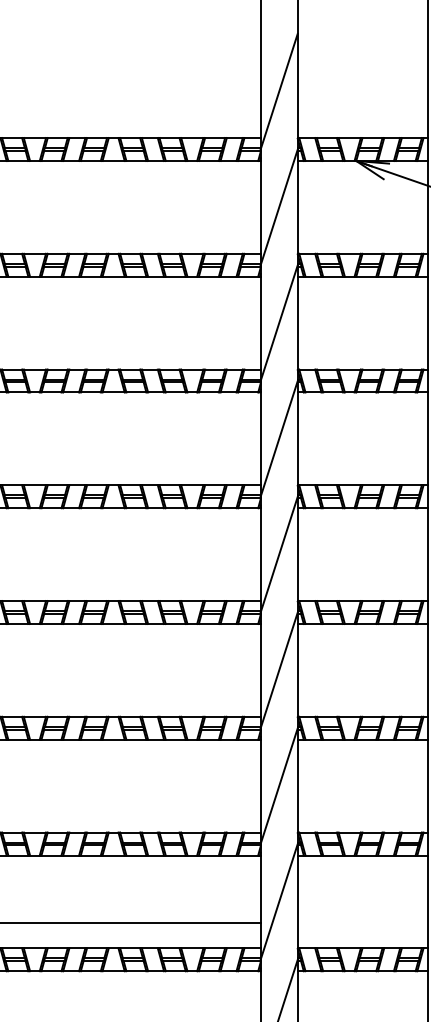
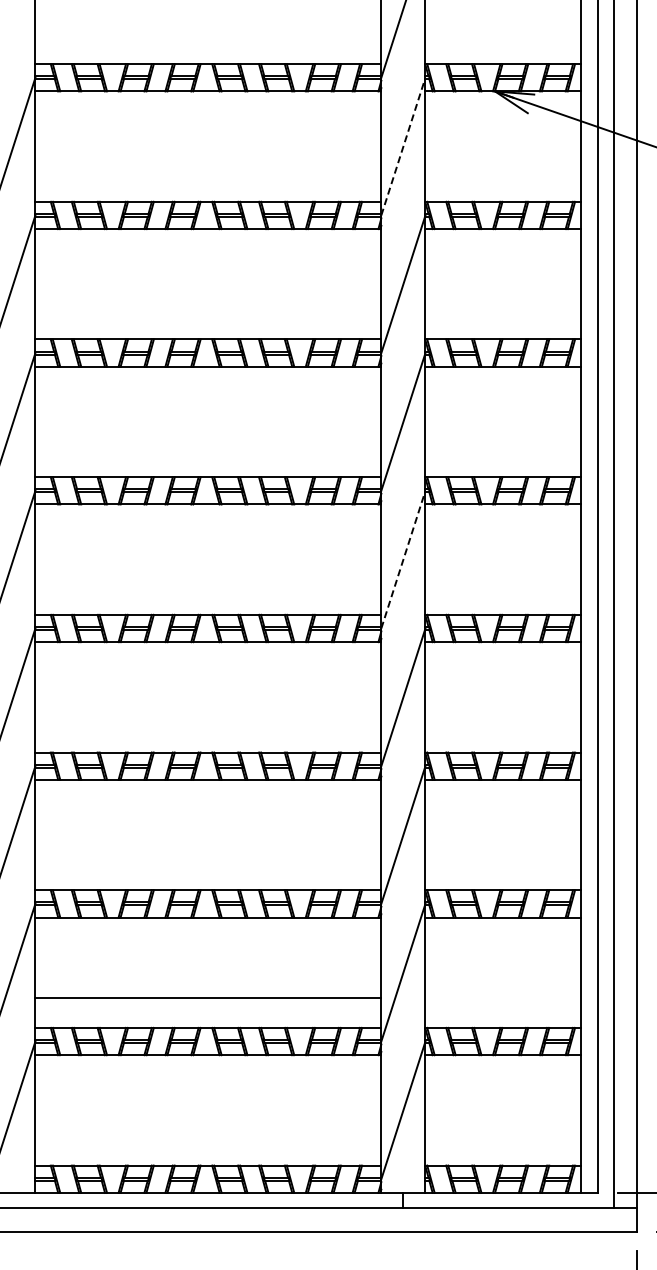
line: (279, 207) -> (403, 146), solid -> dashed
line: (279, 554) -> (403, 559), solid -> dashed

